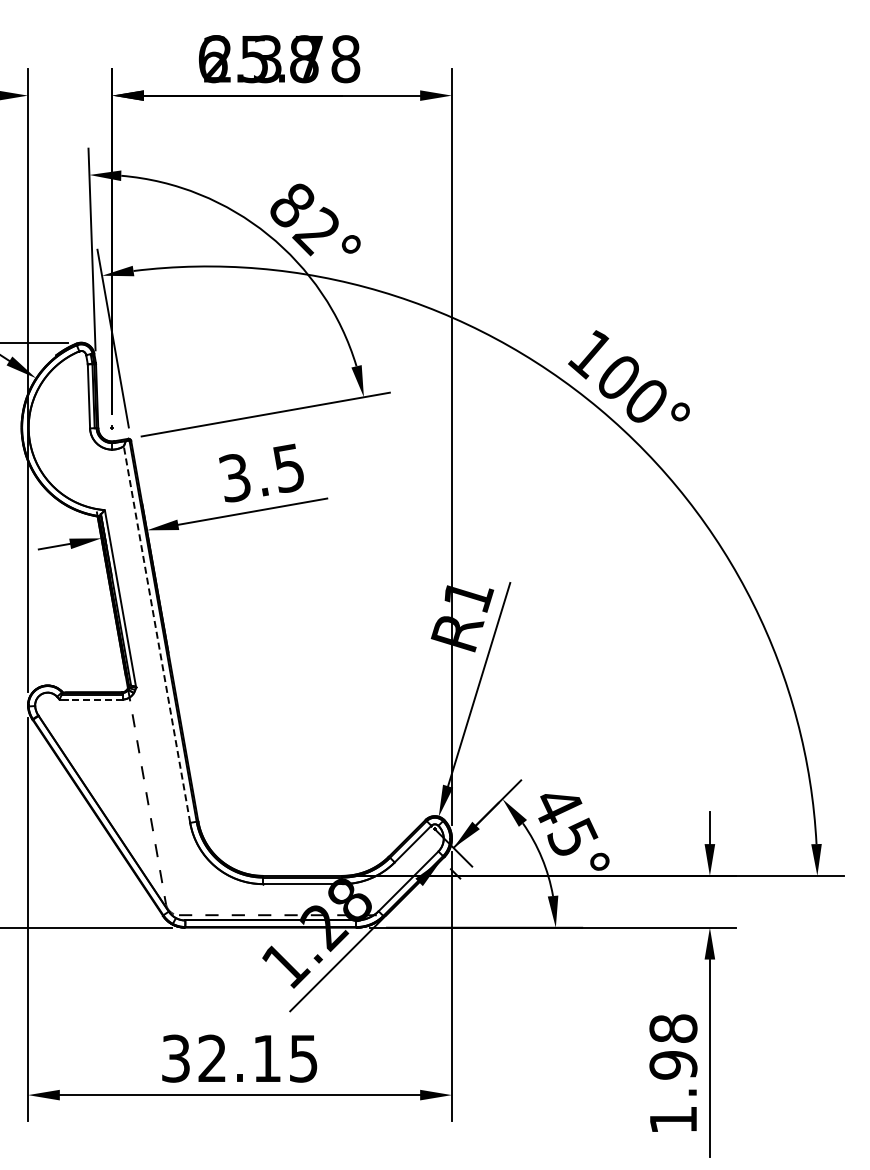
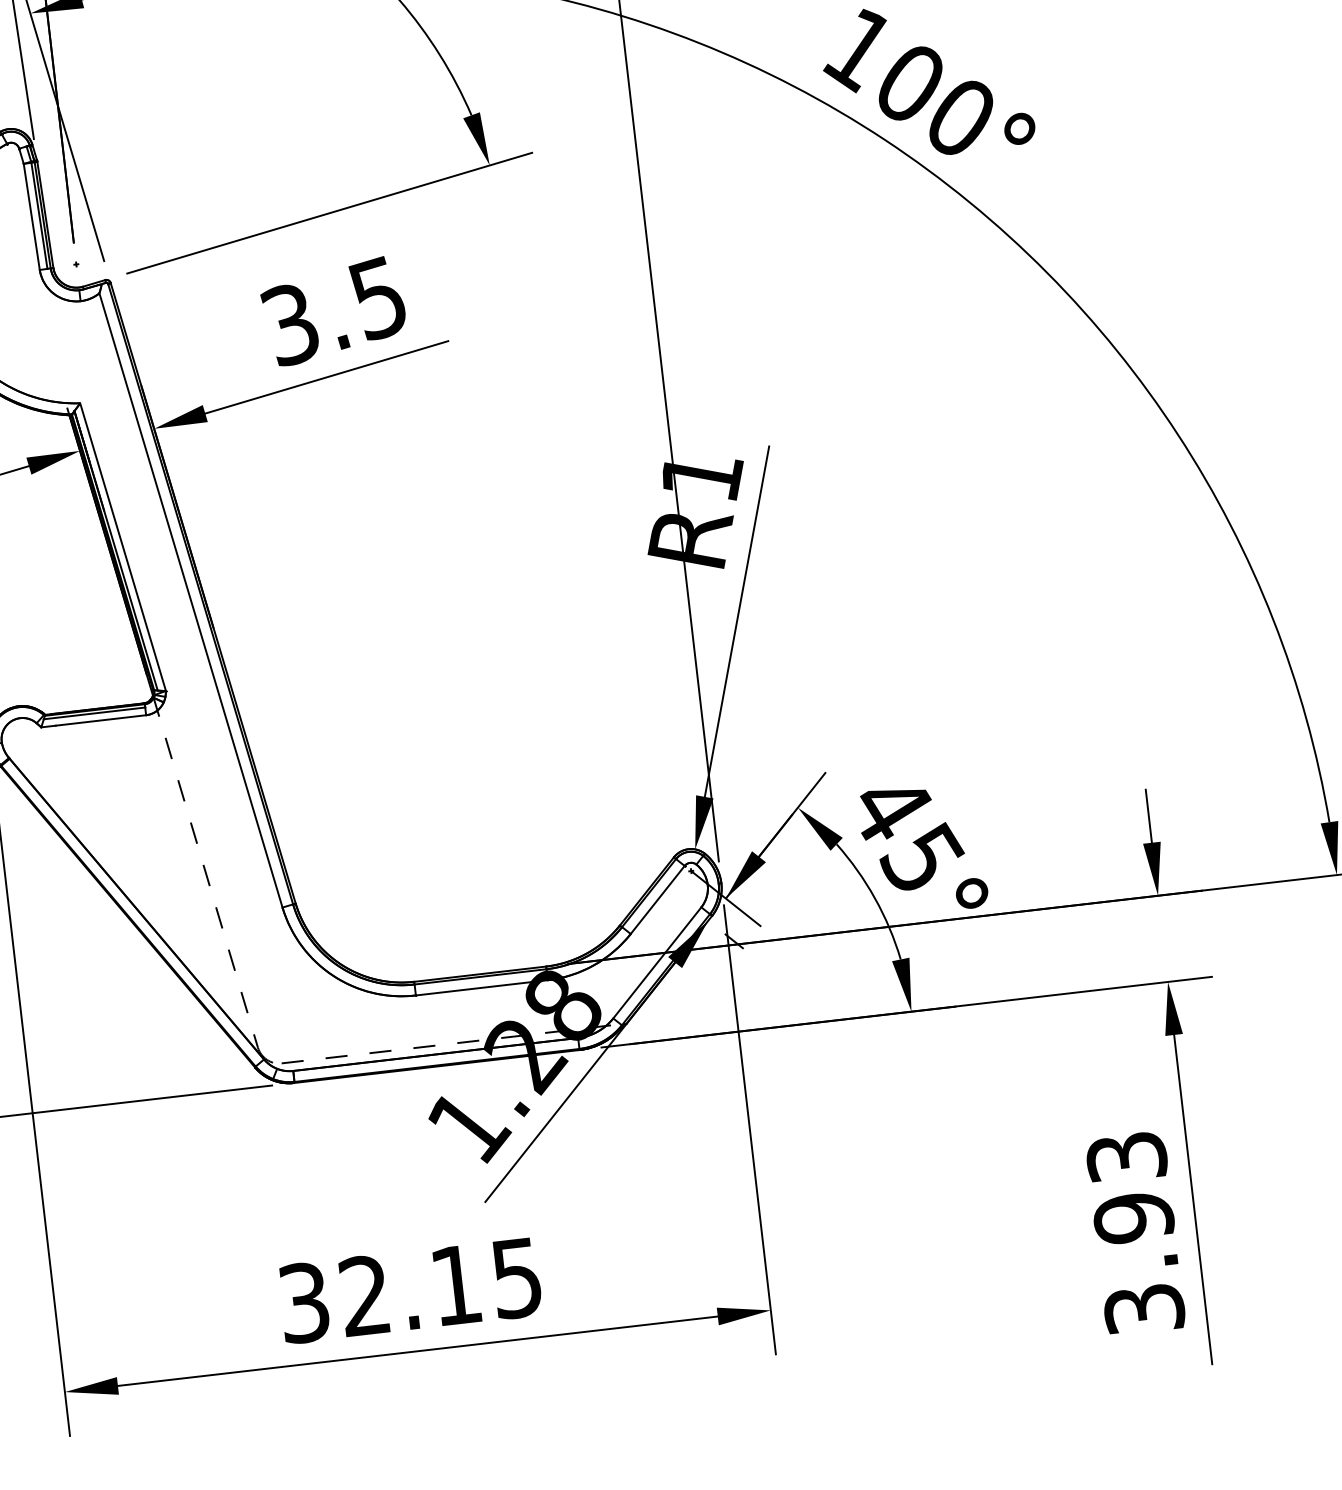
line: (156, 634) -> (190, 600), dashed -> solid
line: (94, 699) -> (99, 720), dashed -> solid
text: (673, 1073) -> (1135, 1231), 1.98 -> 3.93

